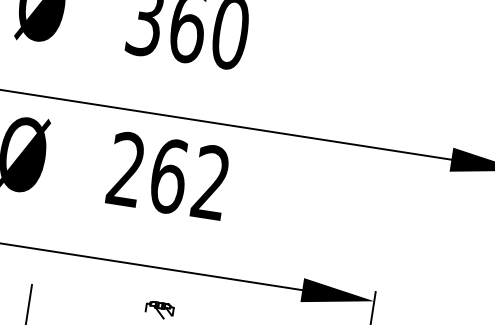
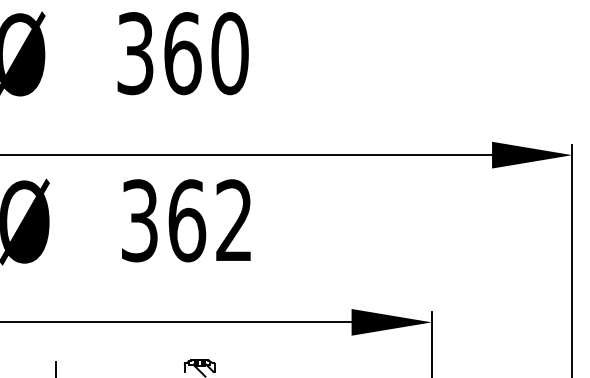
text: (126, 169) -> (139, 220), 262 -> 362

